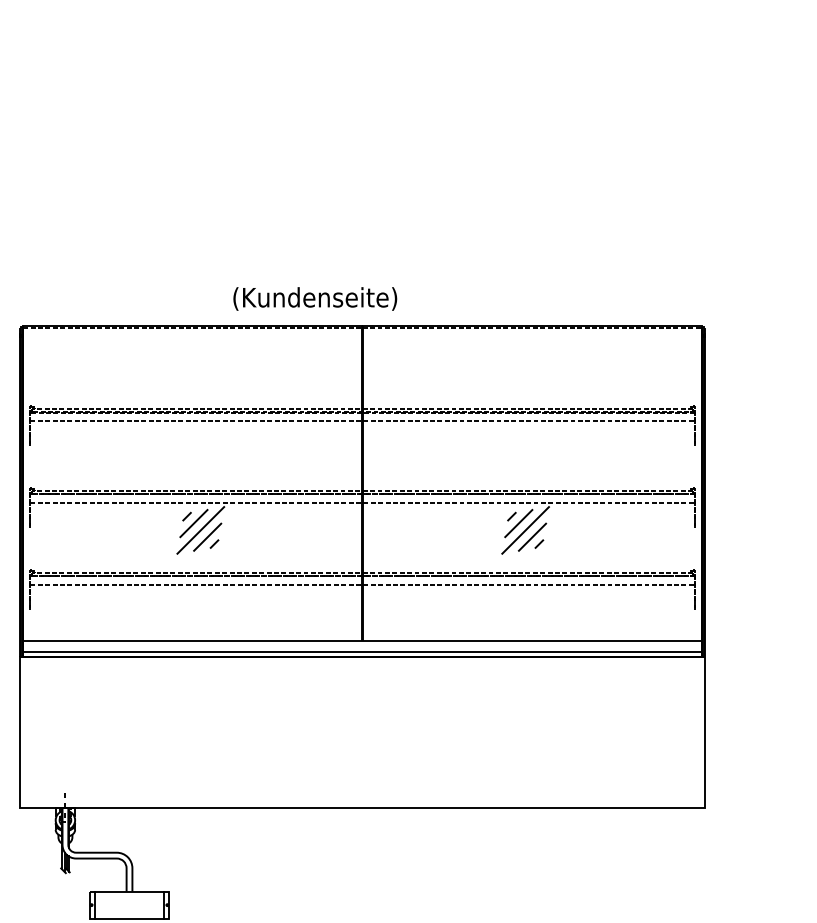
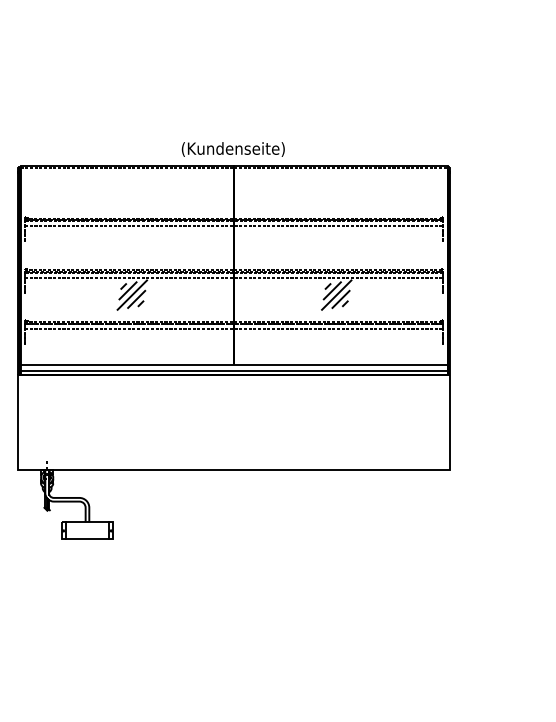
text: (313, 298) -> (232, 149), moved

